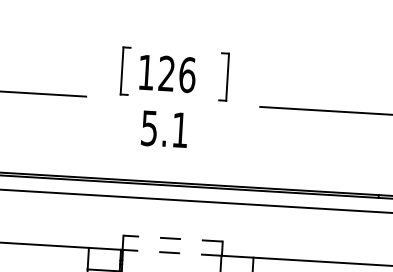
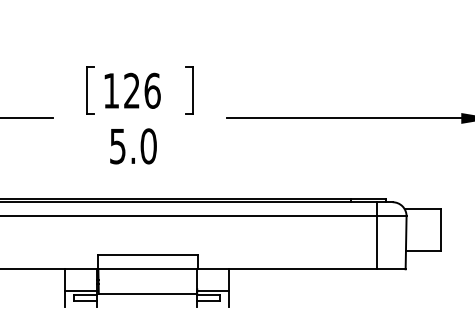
text: (180, 130) -> (148, 146), 5.1 -> 5.0
line: (172, 239) -> (147, 255), dashed -> solid
line: (171, 253) -> (147, 269), dashed -> solid

